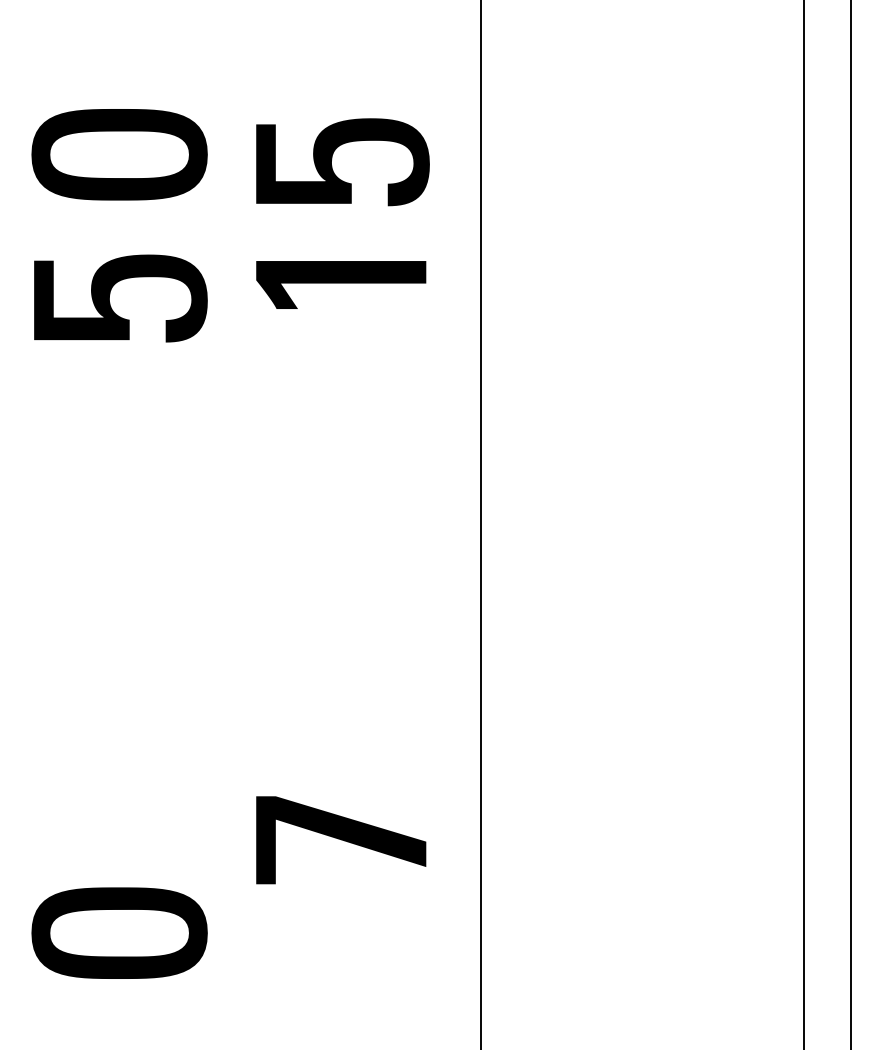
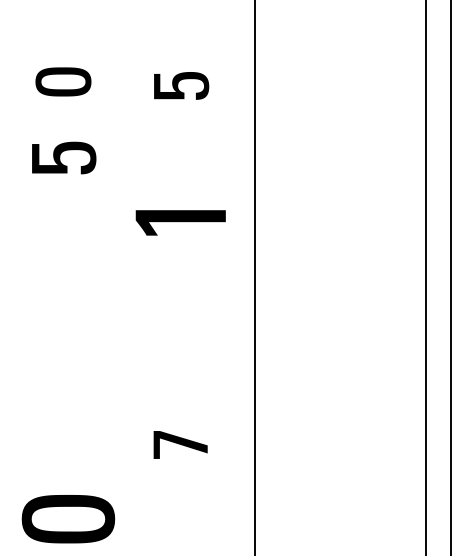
part: (119, 153) -> (63, 81), size x0.6
part: (342, 161) -> (181, 85), size x0.6
part: (340, 284) -> (180, 222), moved
part: (121, 297) -> (64, 157), size x0.7
part: (340, 839) -> (180, 444), size x0.6
part: (119, 933) -> (68, 519), moved

